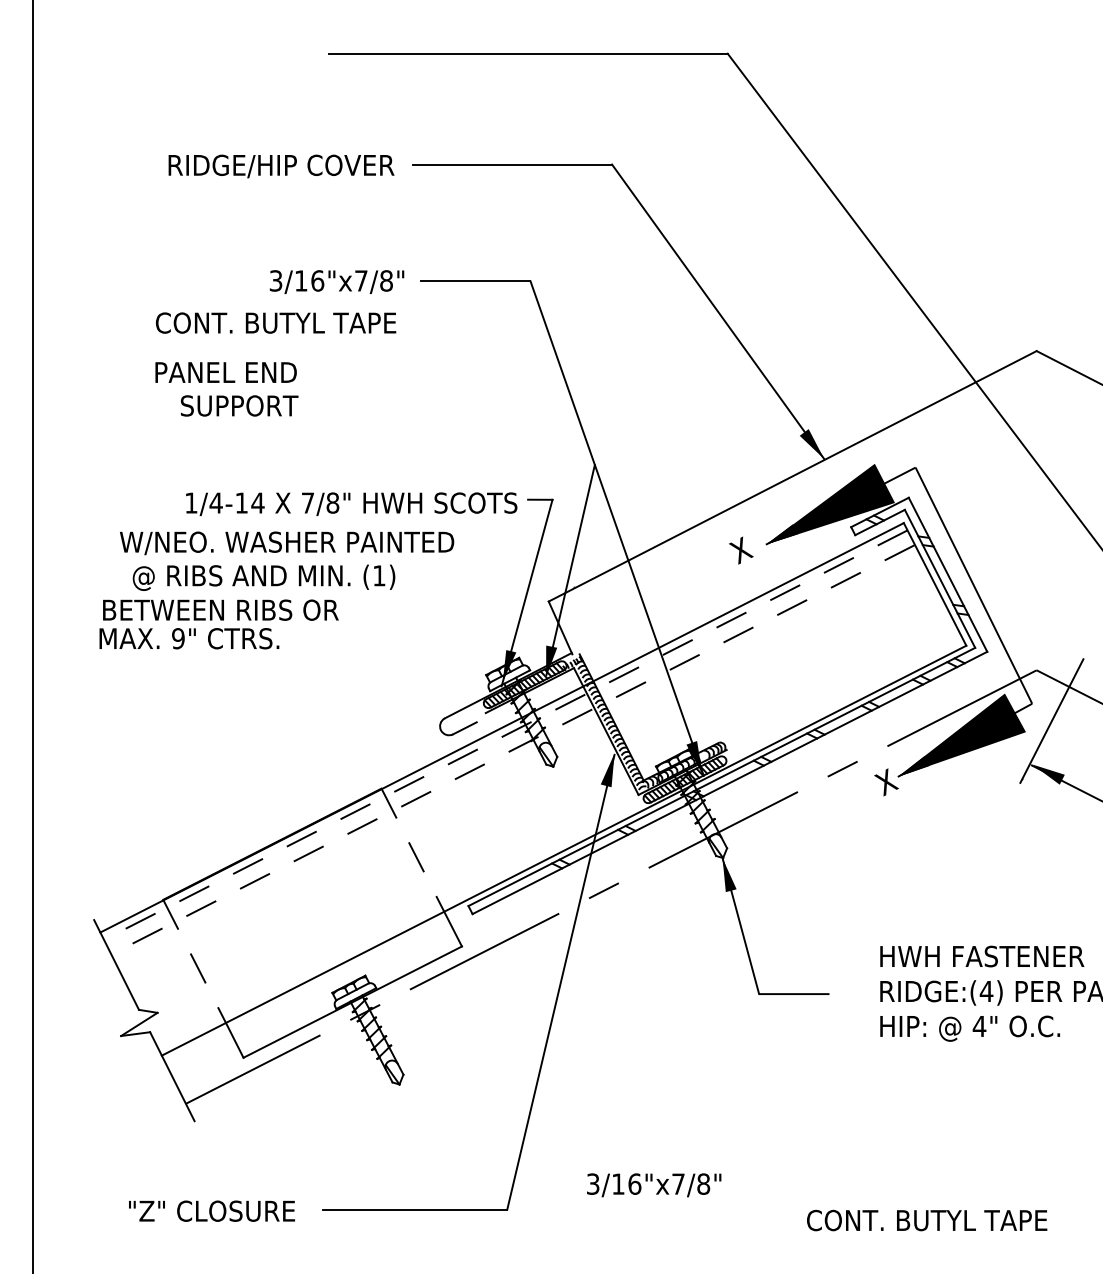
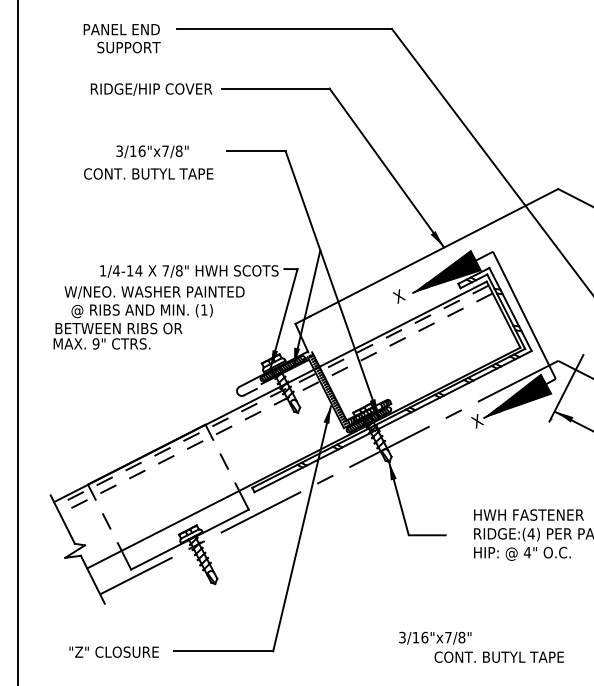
text: (337, 281) -> (152, 151), moved
text: (225, 389) -> (121, 38), moved
text: (654, 1183) -> (435, 637), moved

